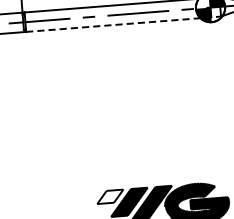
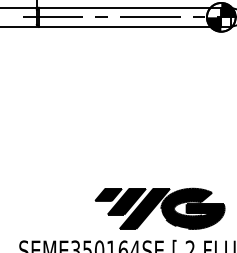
line: (123, 23) -> (134, 26), dashed -> solid
fill: (110, 196) -> (108, 194), added

